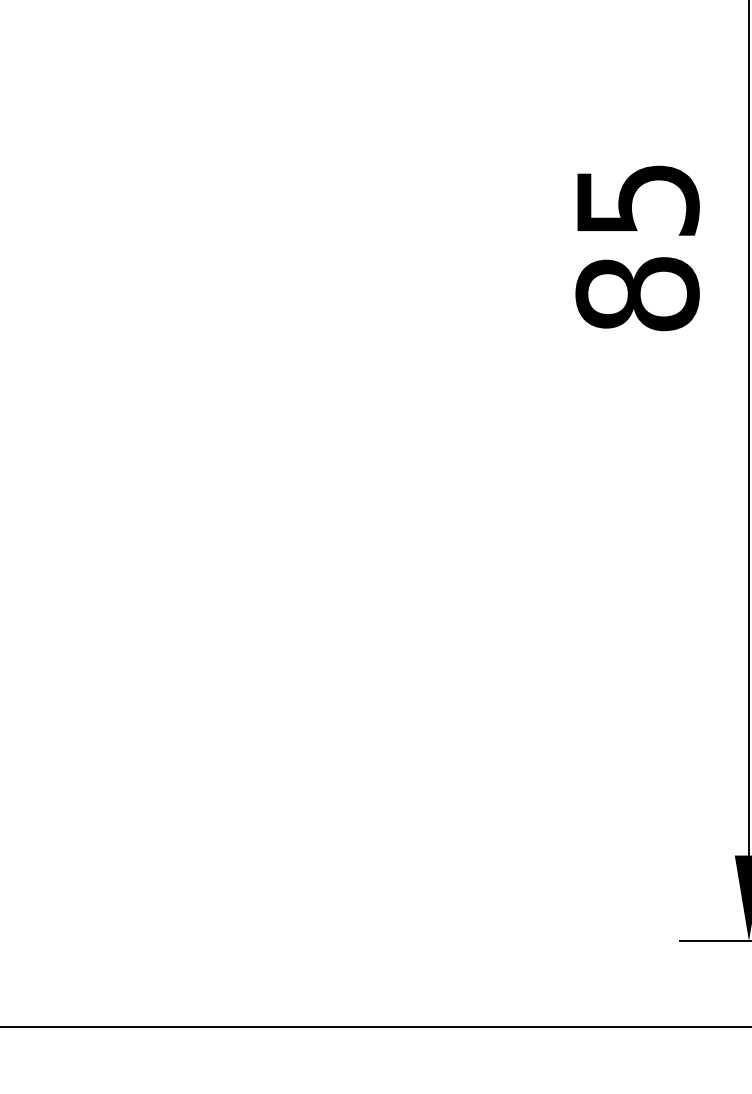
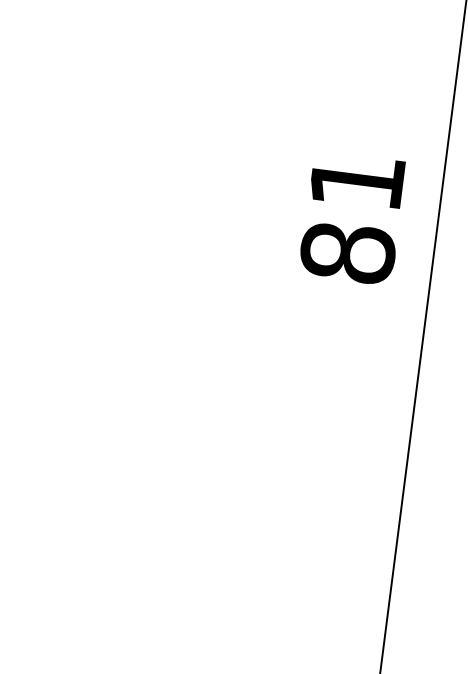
text: (638, 200) -> (357, 181), 85 -> 81

